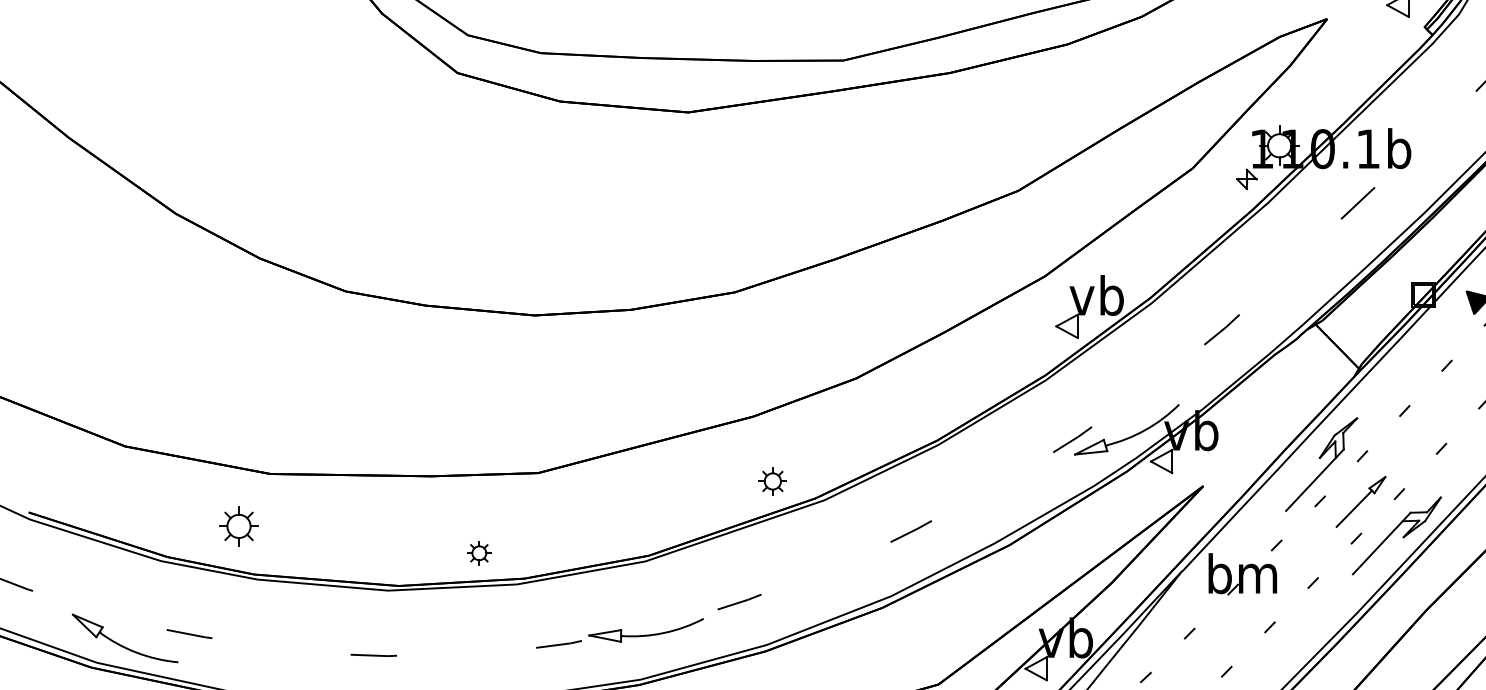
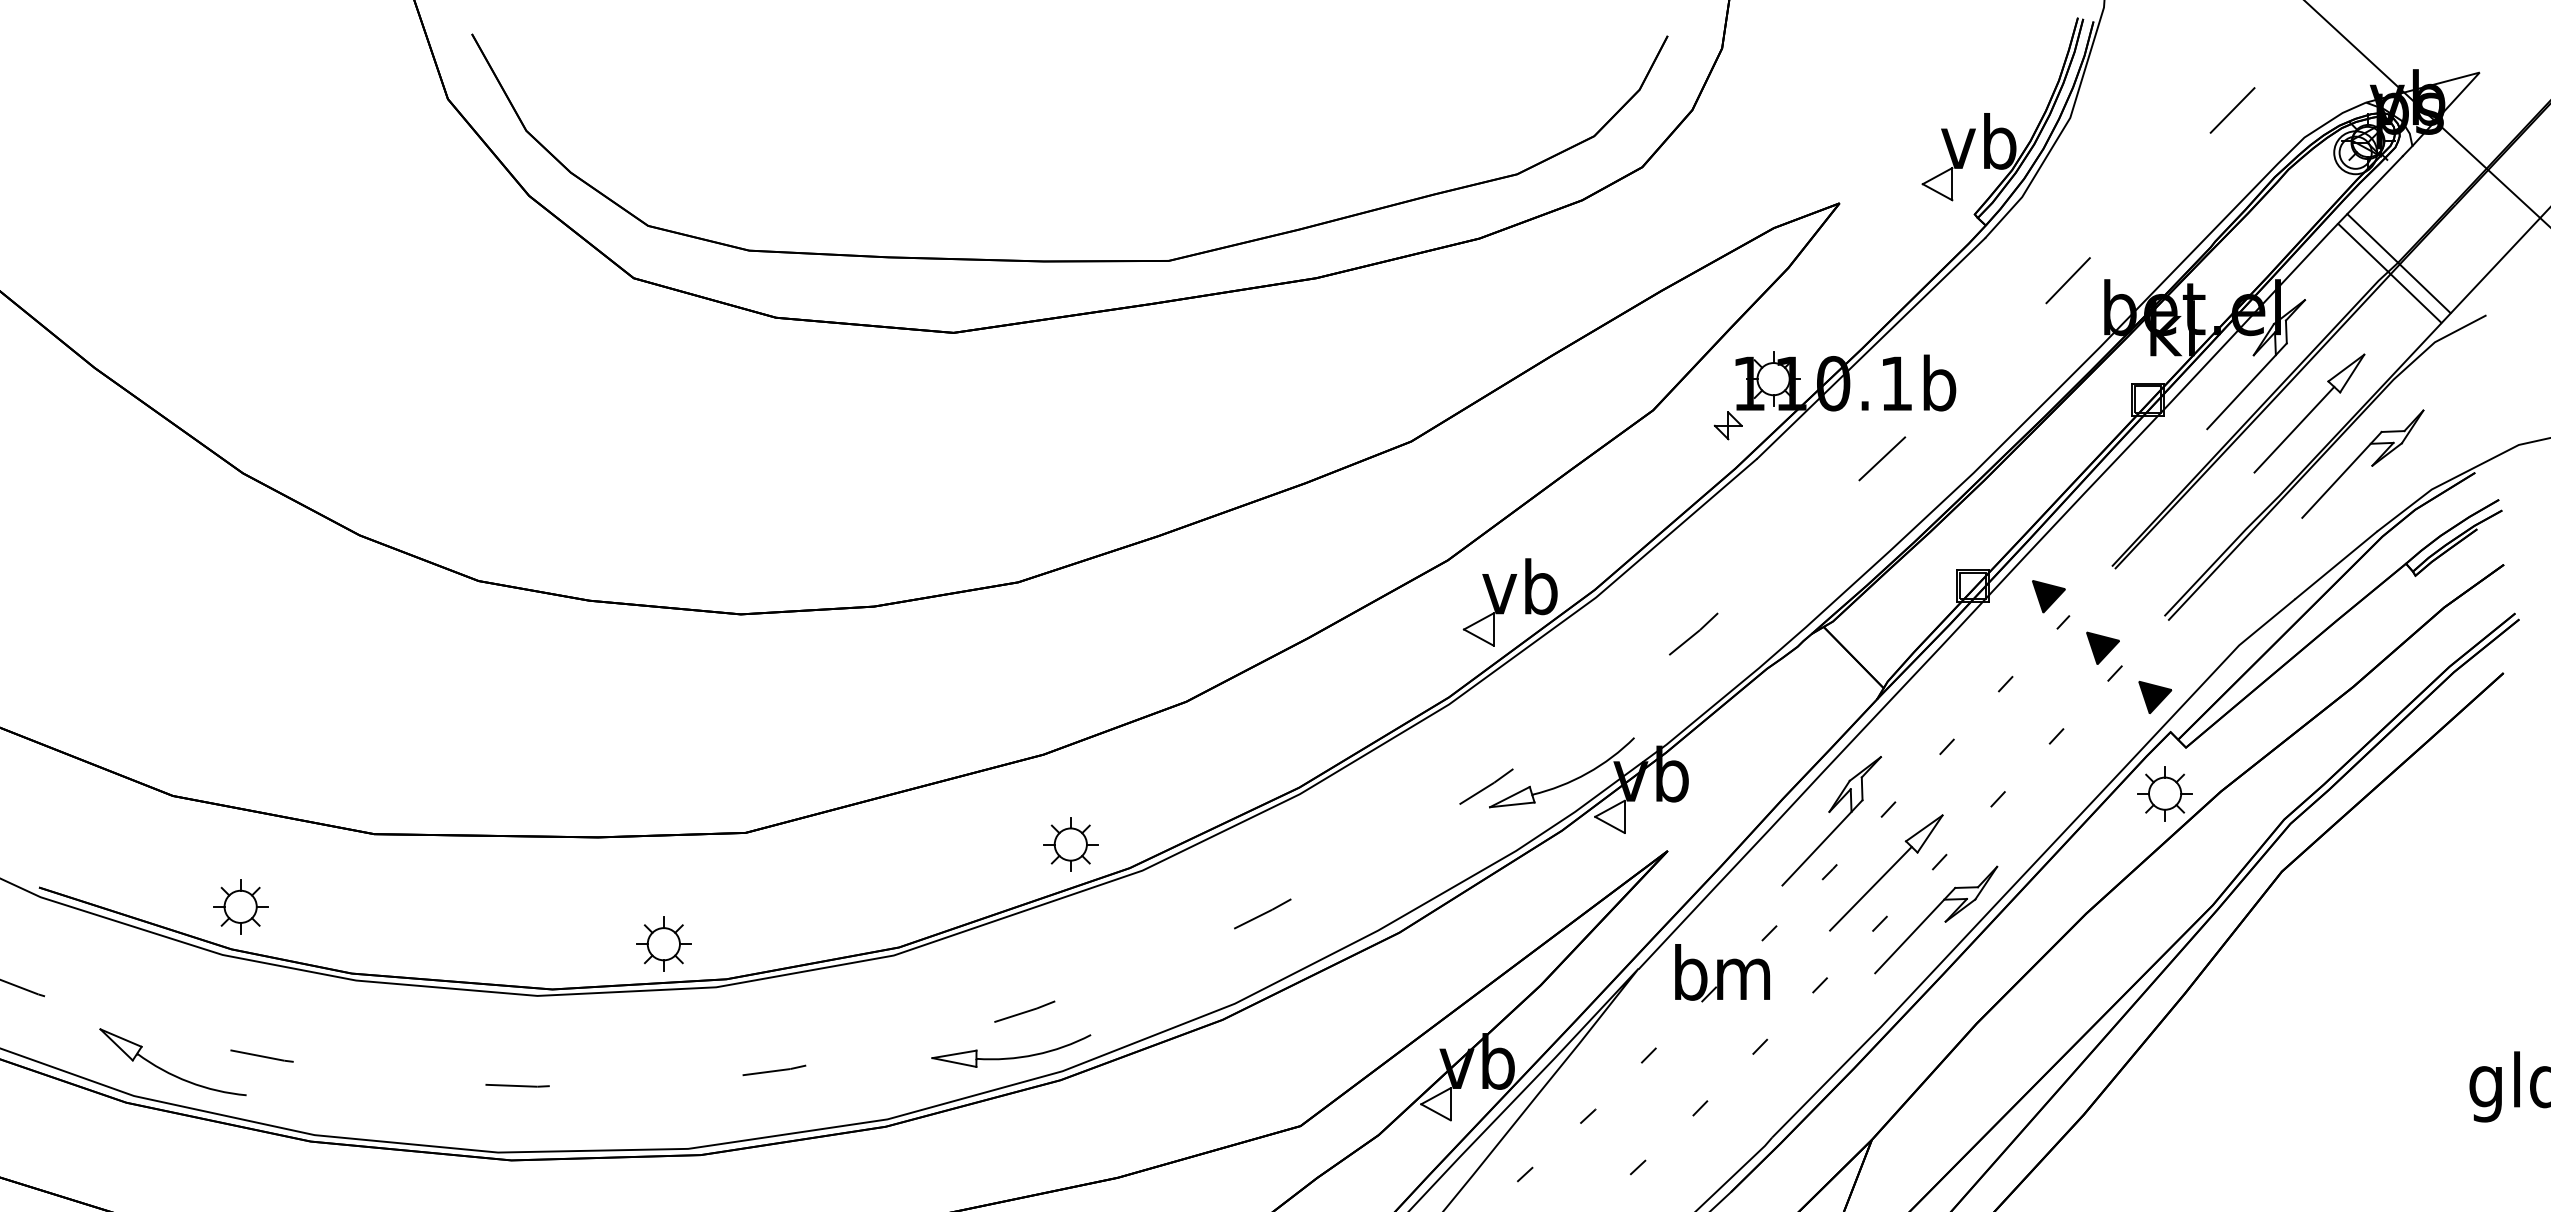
part: (772, 481) -> (1070, 844), size x1.43
part: (1361, 501) -> (1886, 872), size x1.67
part: (238, 526) -> (240, 906), moved
part: (479, 552) -> (663, 943), size x1.67
part: (646, 635) -> (1011, 1057), moved

